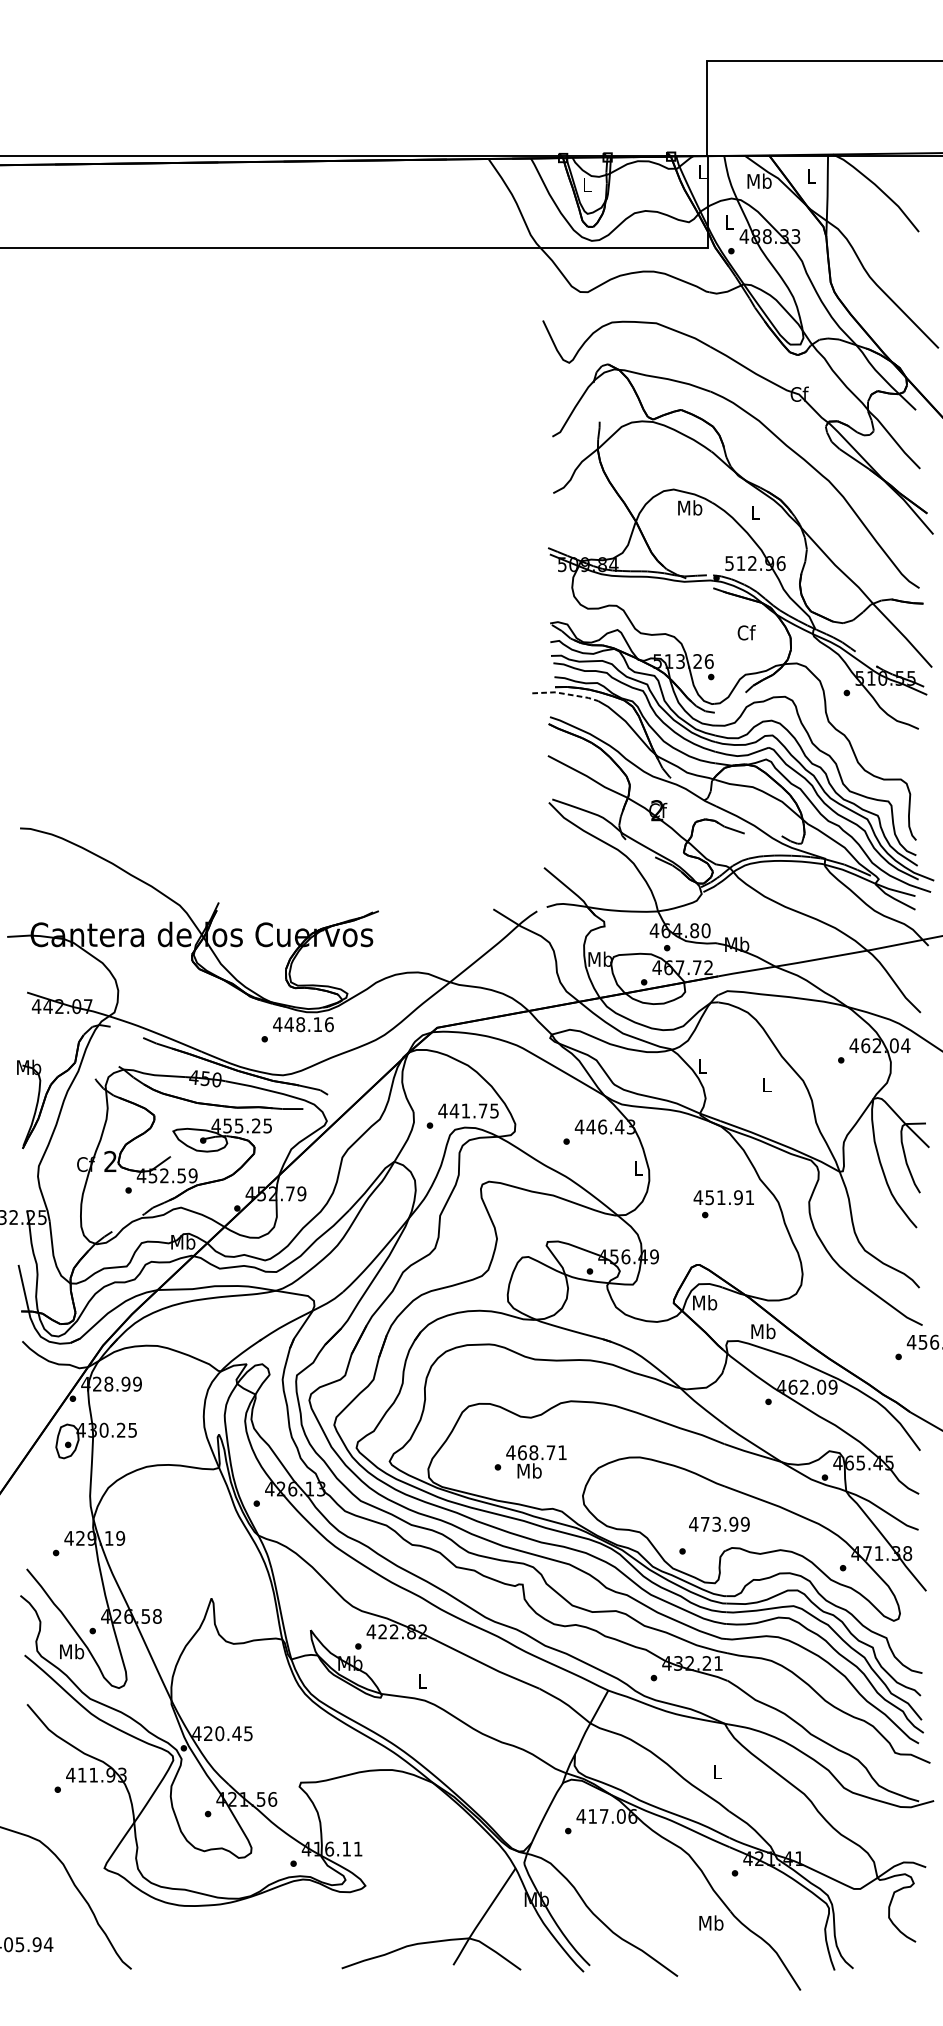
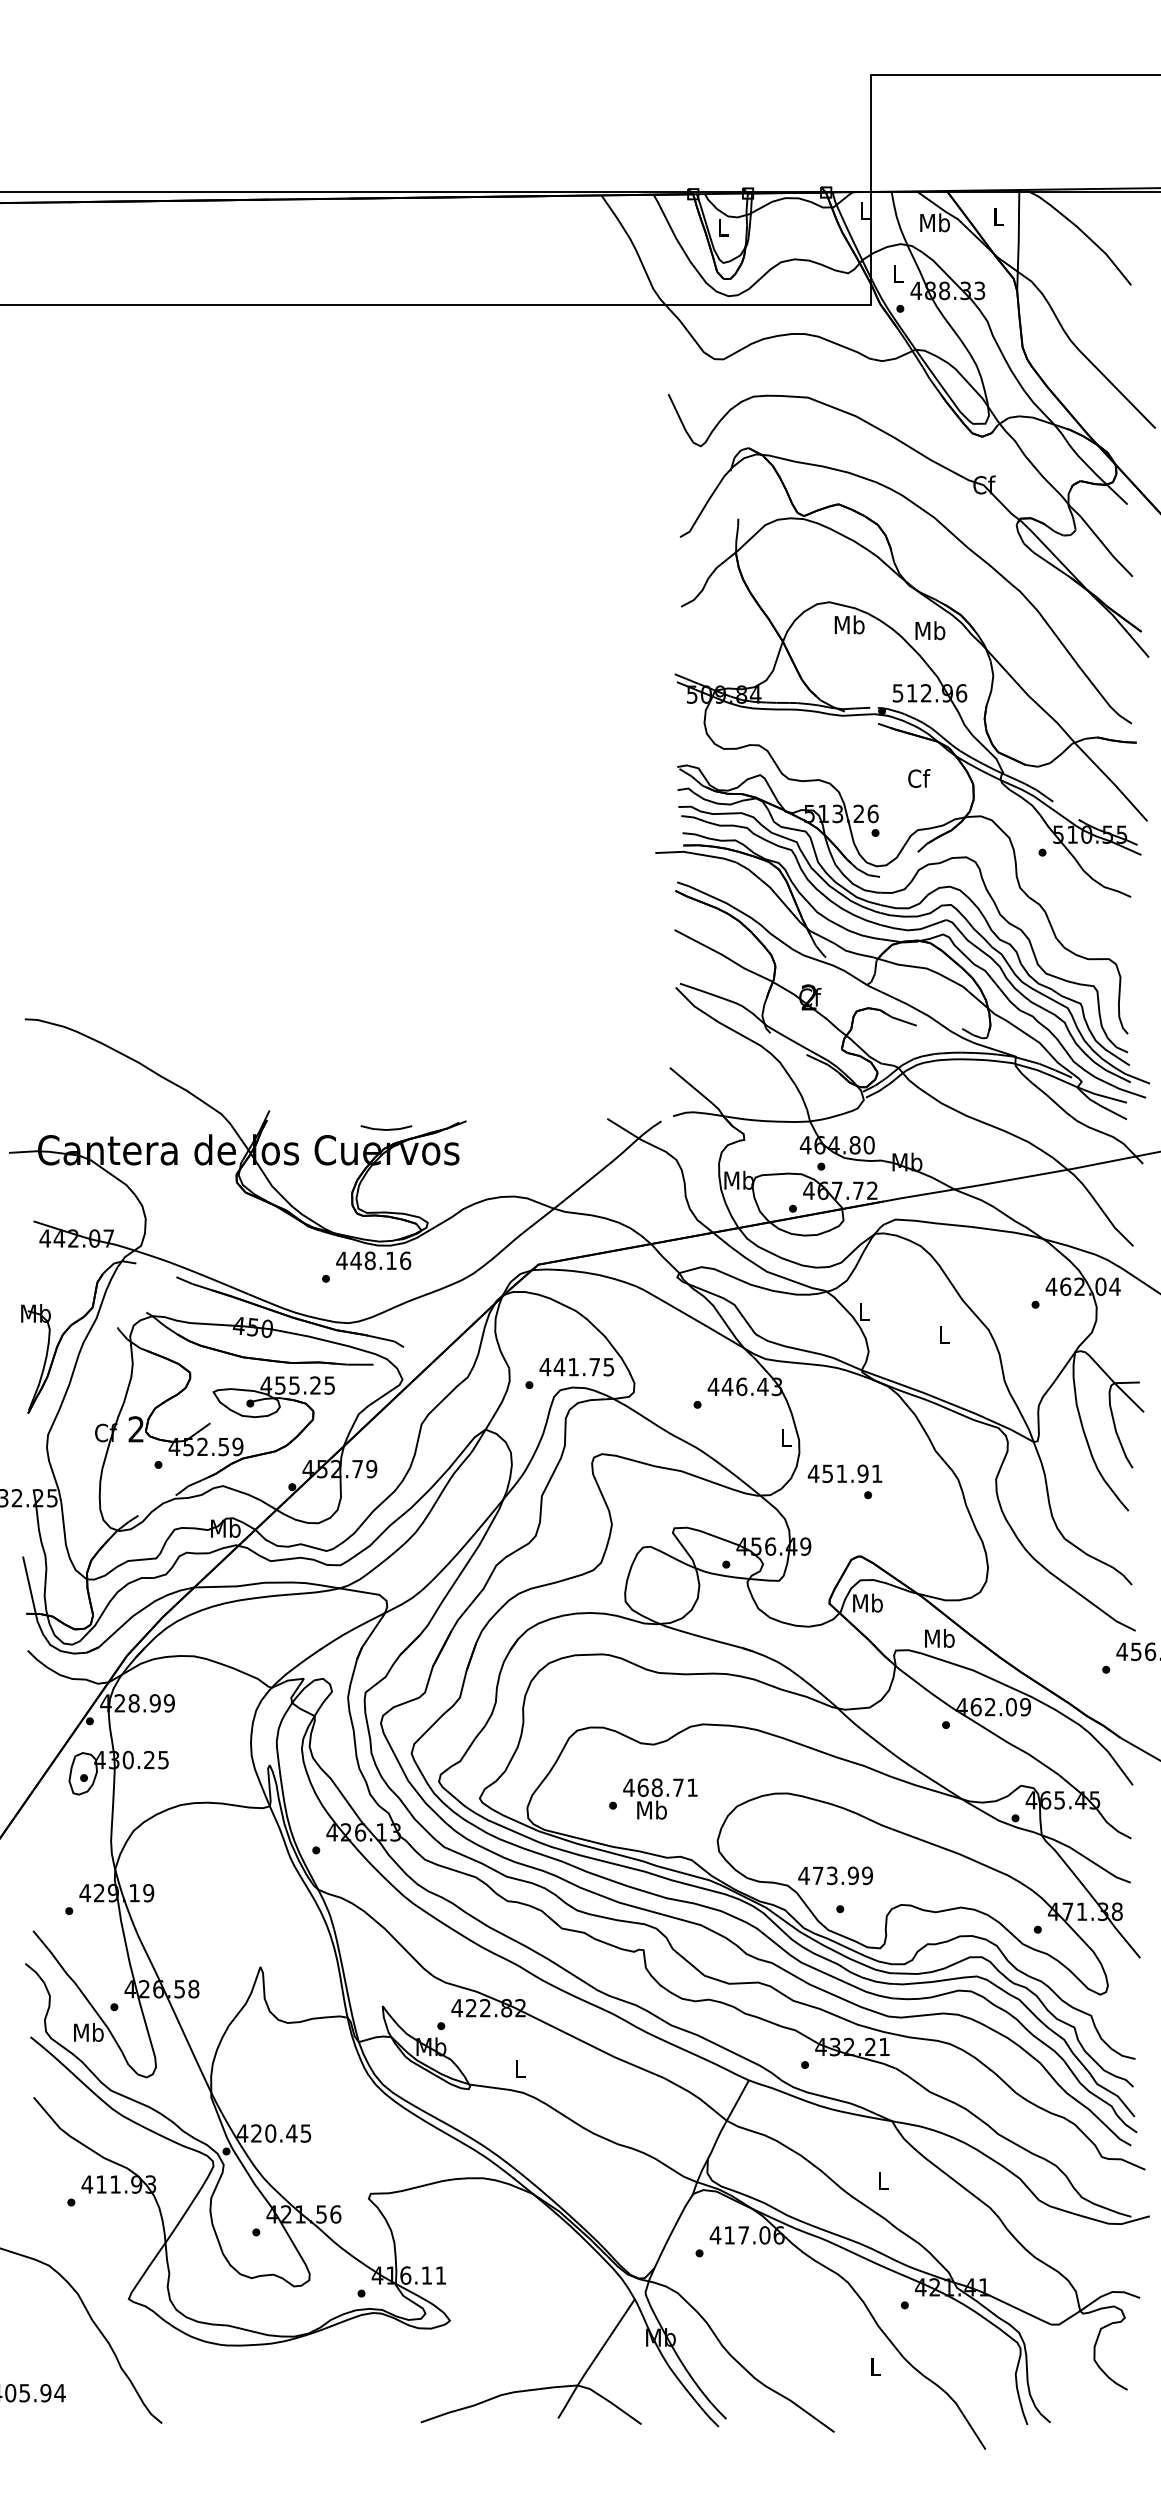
text: (755, 512) -> (930, 630), L -> Mb
line: (565, 693) -> (696, 853), dashed -> solid
line: (313, 917) -> (386, 1129), added
text: (723, 1197) -> (844, 1473), moved
text: (719, 1524) -> (835, 1875), moved
text: (711, 1923) -> (875, 2366), Mb -> L

